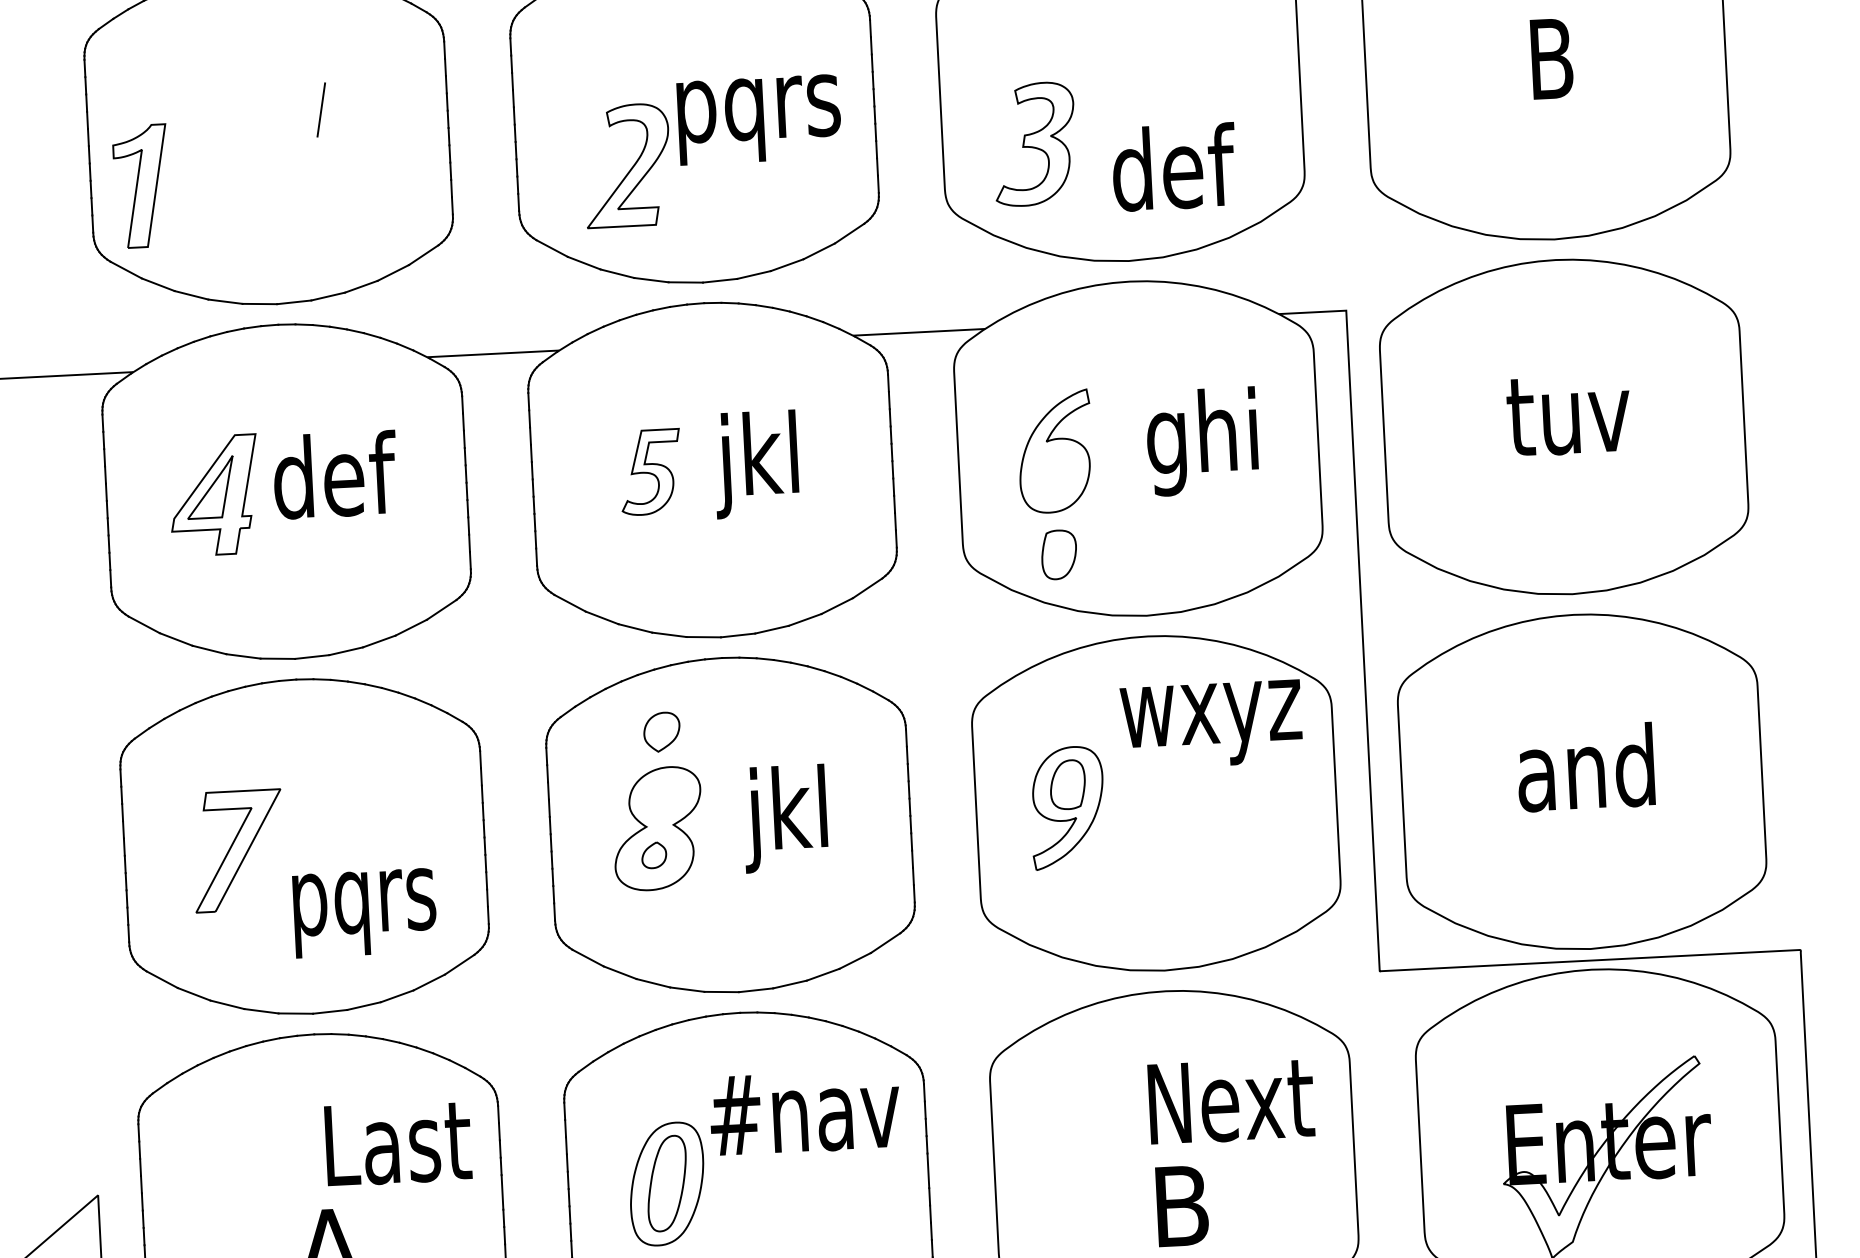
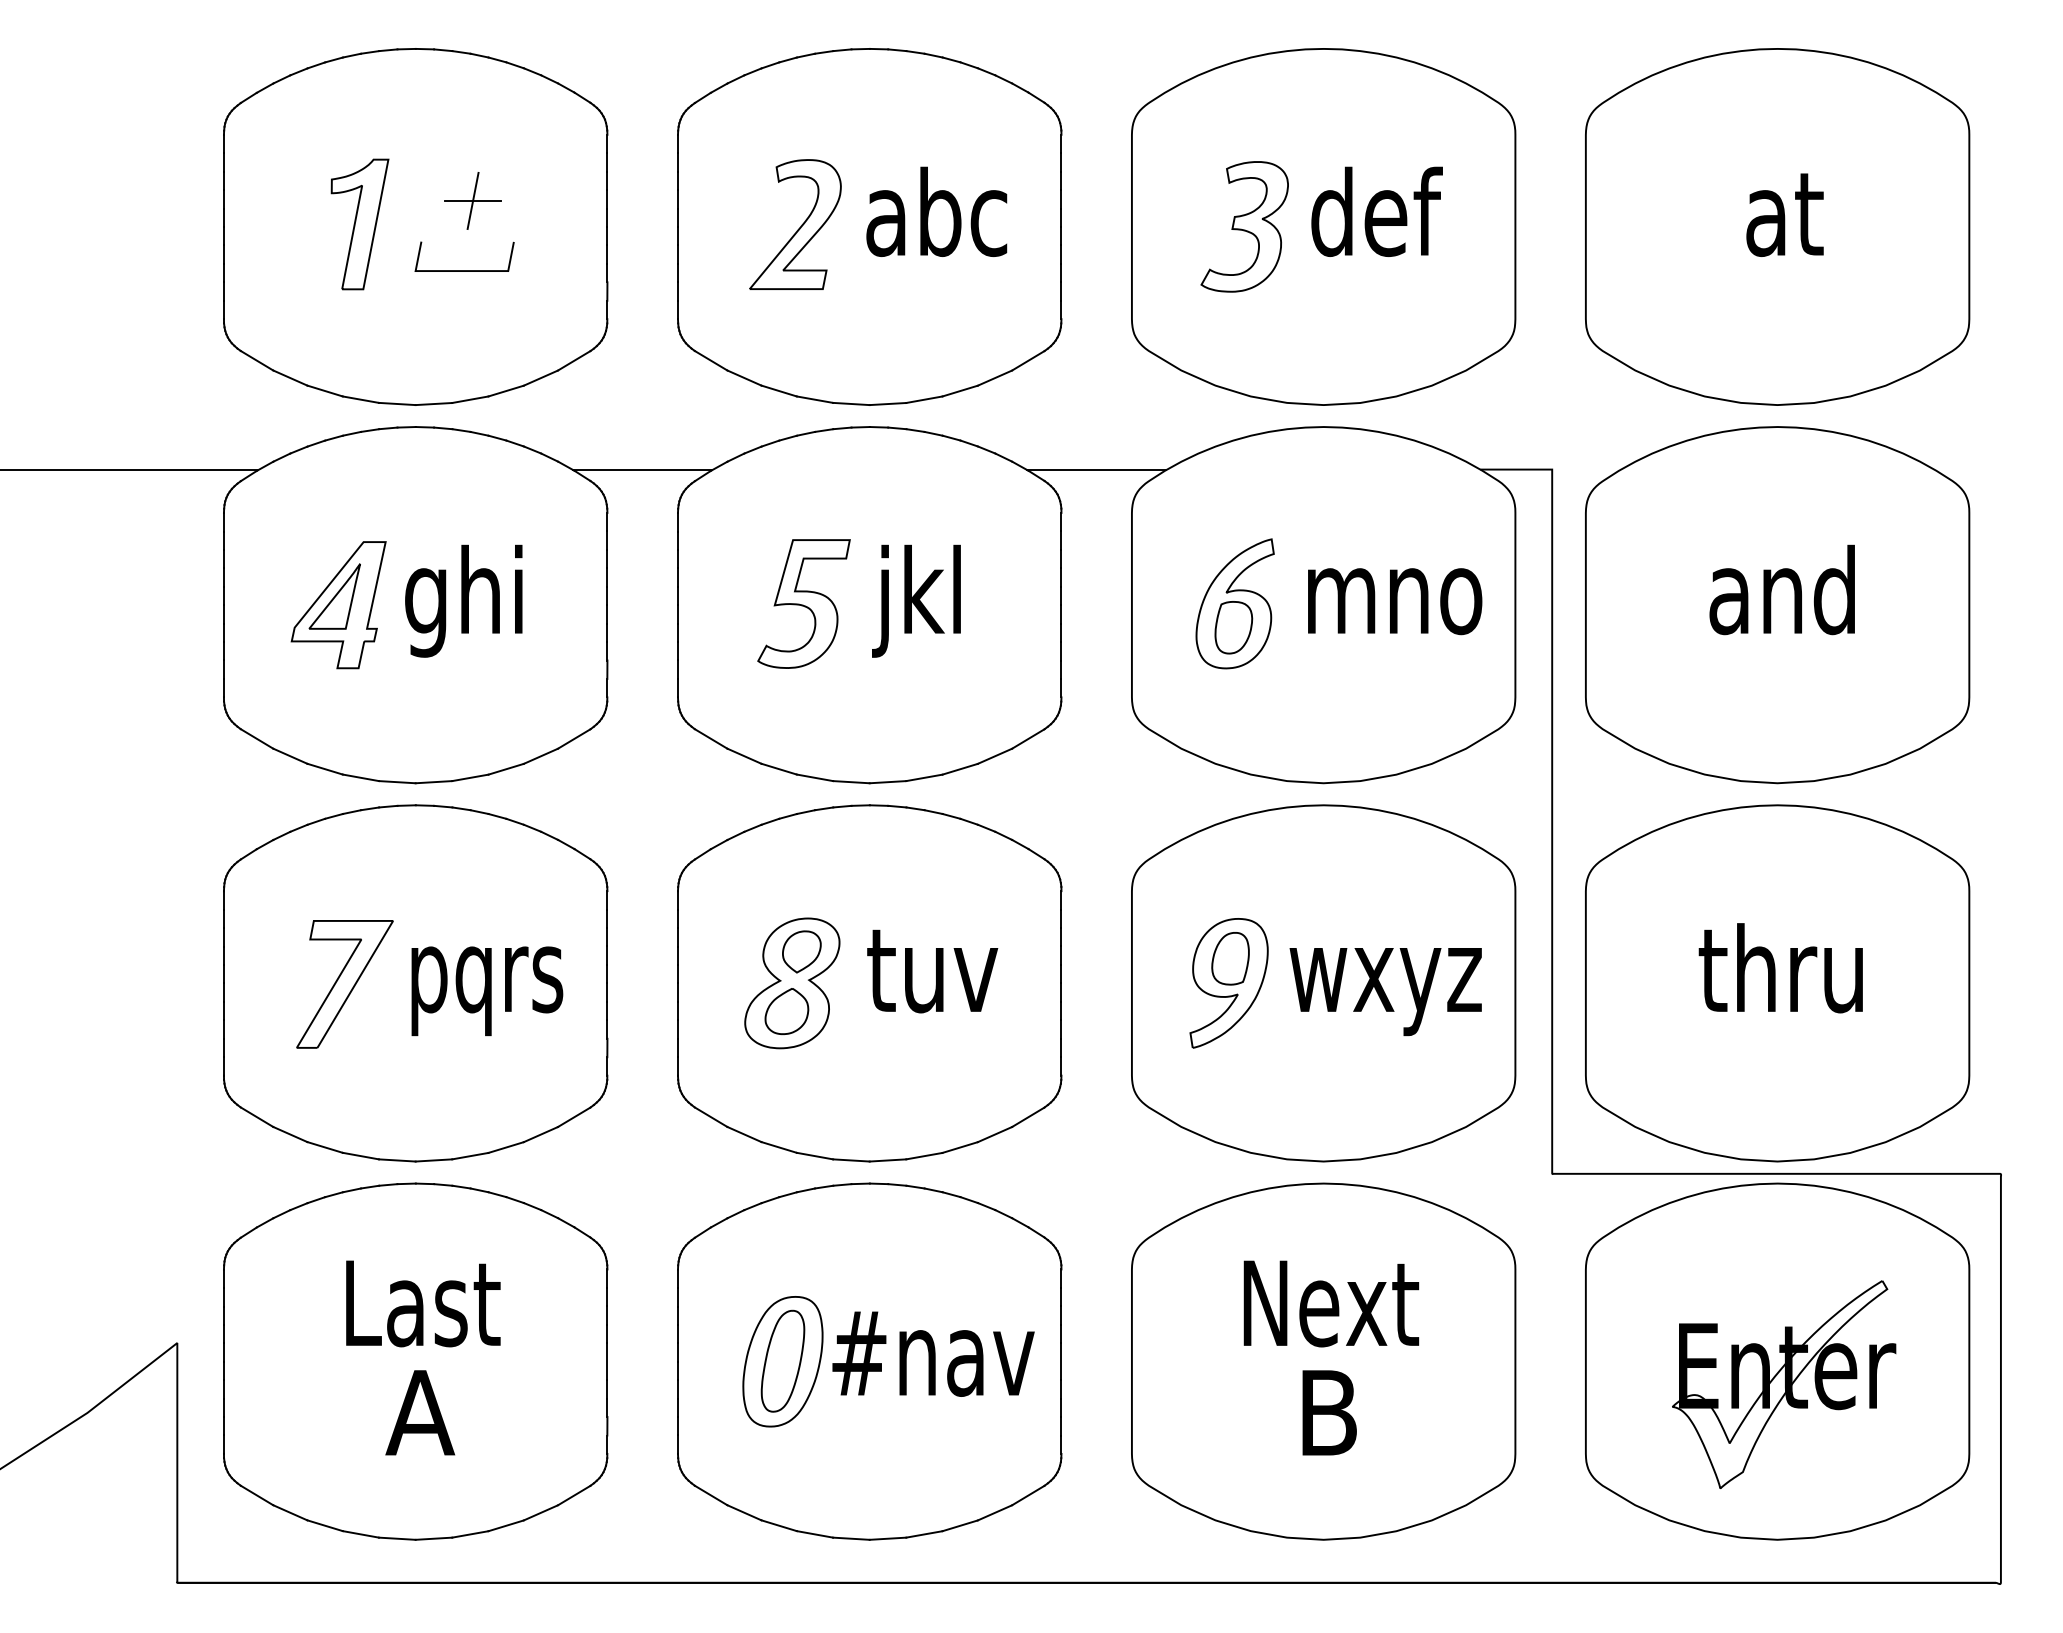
text: (1552, 59) -> (1784, 213), B -> at
text: (758, 108) -> (938, 222), pqrs -> abc
line: (320, 109) -> (472, 200), added
part: (1034, 143) -> (1244, 226), moved
part: (627, 165) -> (795, 224), moved
text: (1173, 166) -> (1376, 211), moved
line: (316, 175) -> (464, 270), added
part: (141, 186) -> (359, 224), moved
text: (1567, 412) -> (1781, 589), tuv -> and
text: (1205, 440) -> (1395, 600), ghi -> mno
part: (650, 471) -> (803, 603), size x1.43
text: (335, 484) -> (468, 600), def -> ghi
part: (1058, 554) -> (1233, 627), moved
text: (1211, 725) -> (1385, 992), moved
part: (661, 731) -> (801, 951), moved
text: (1584, 767) -> (1780, 968), and -> thru
text: (789, 818) -> (932, 979), jkl -> tuv
part: (653, 855) -> (786, 1011), size x1.67
text: (365, 913) -> (487, 991), moved
text: (1231, 1100) -> (1331, 1303), moved
text: (805, 1111) -> (933, 1353), moved
text: (398, 1142) -> (423, 1303), moved

